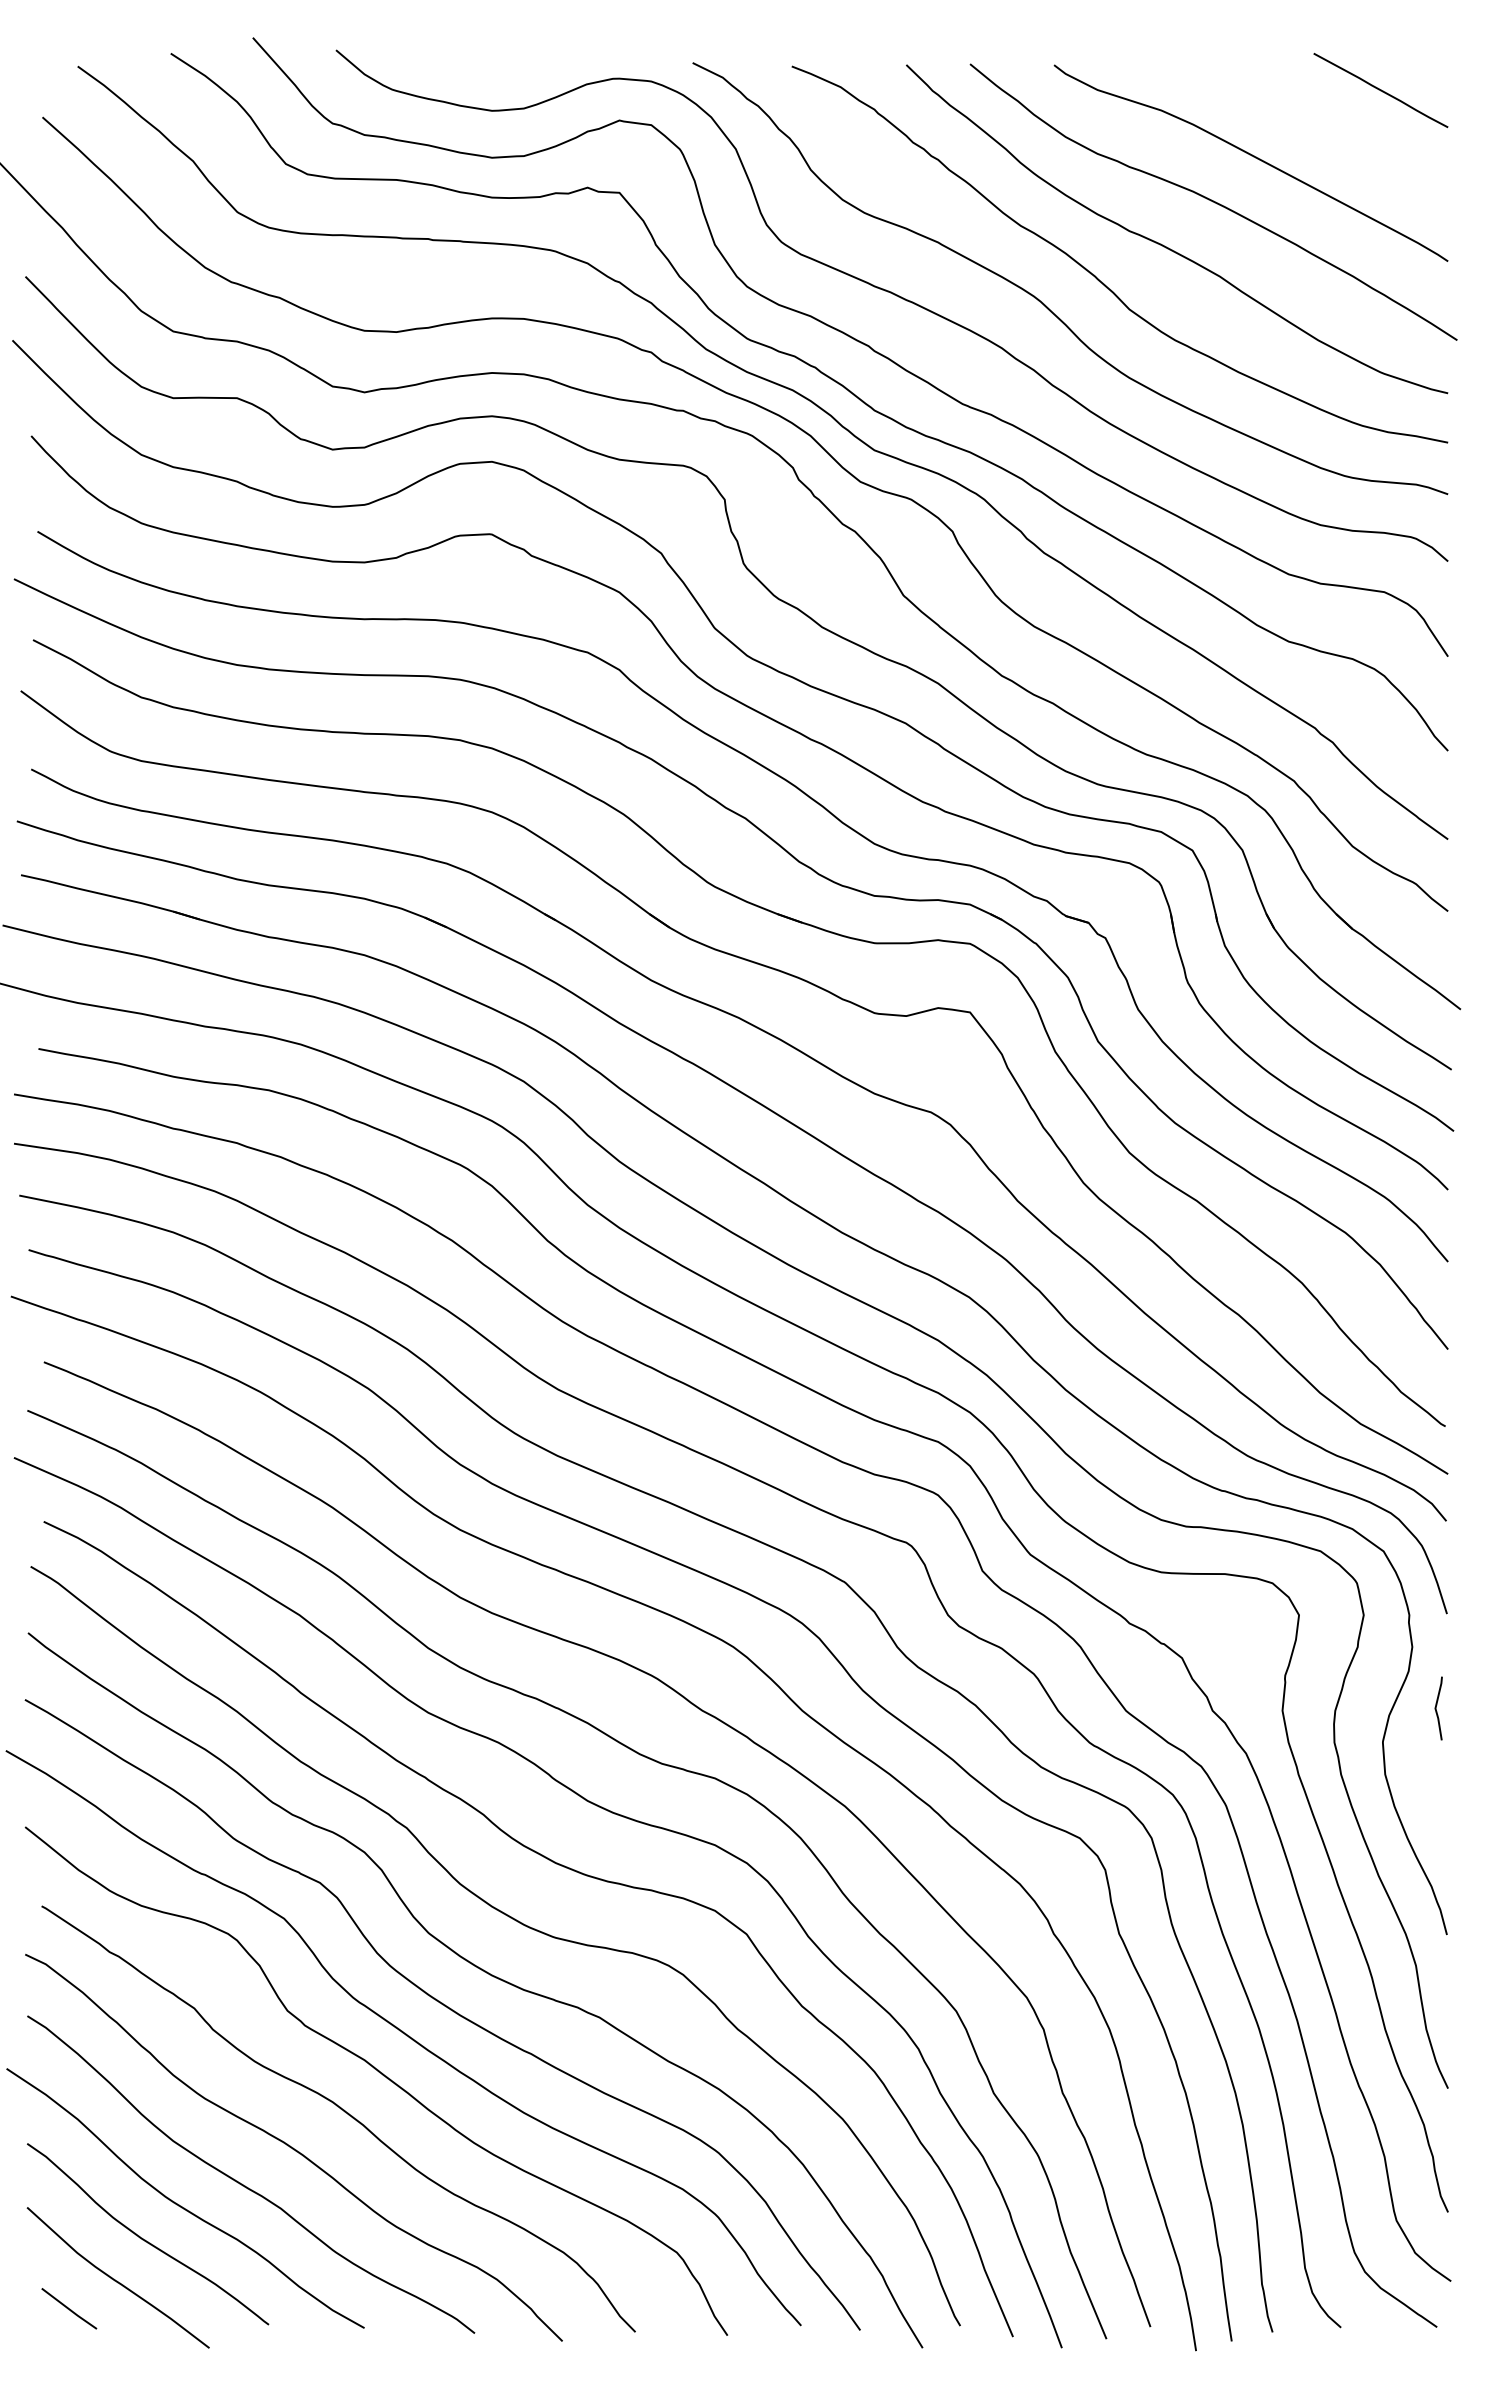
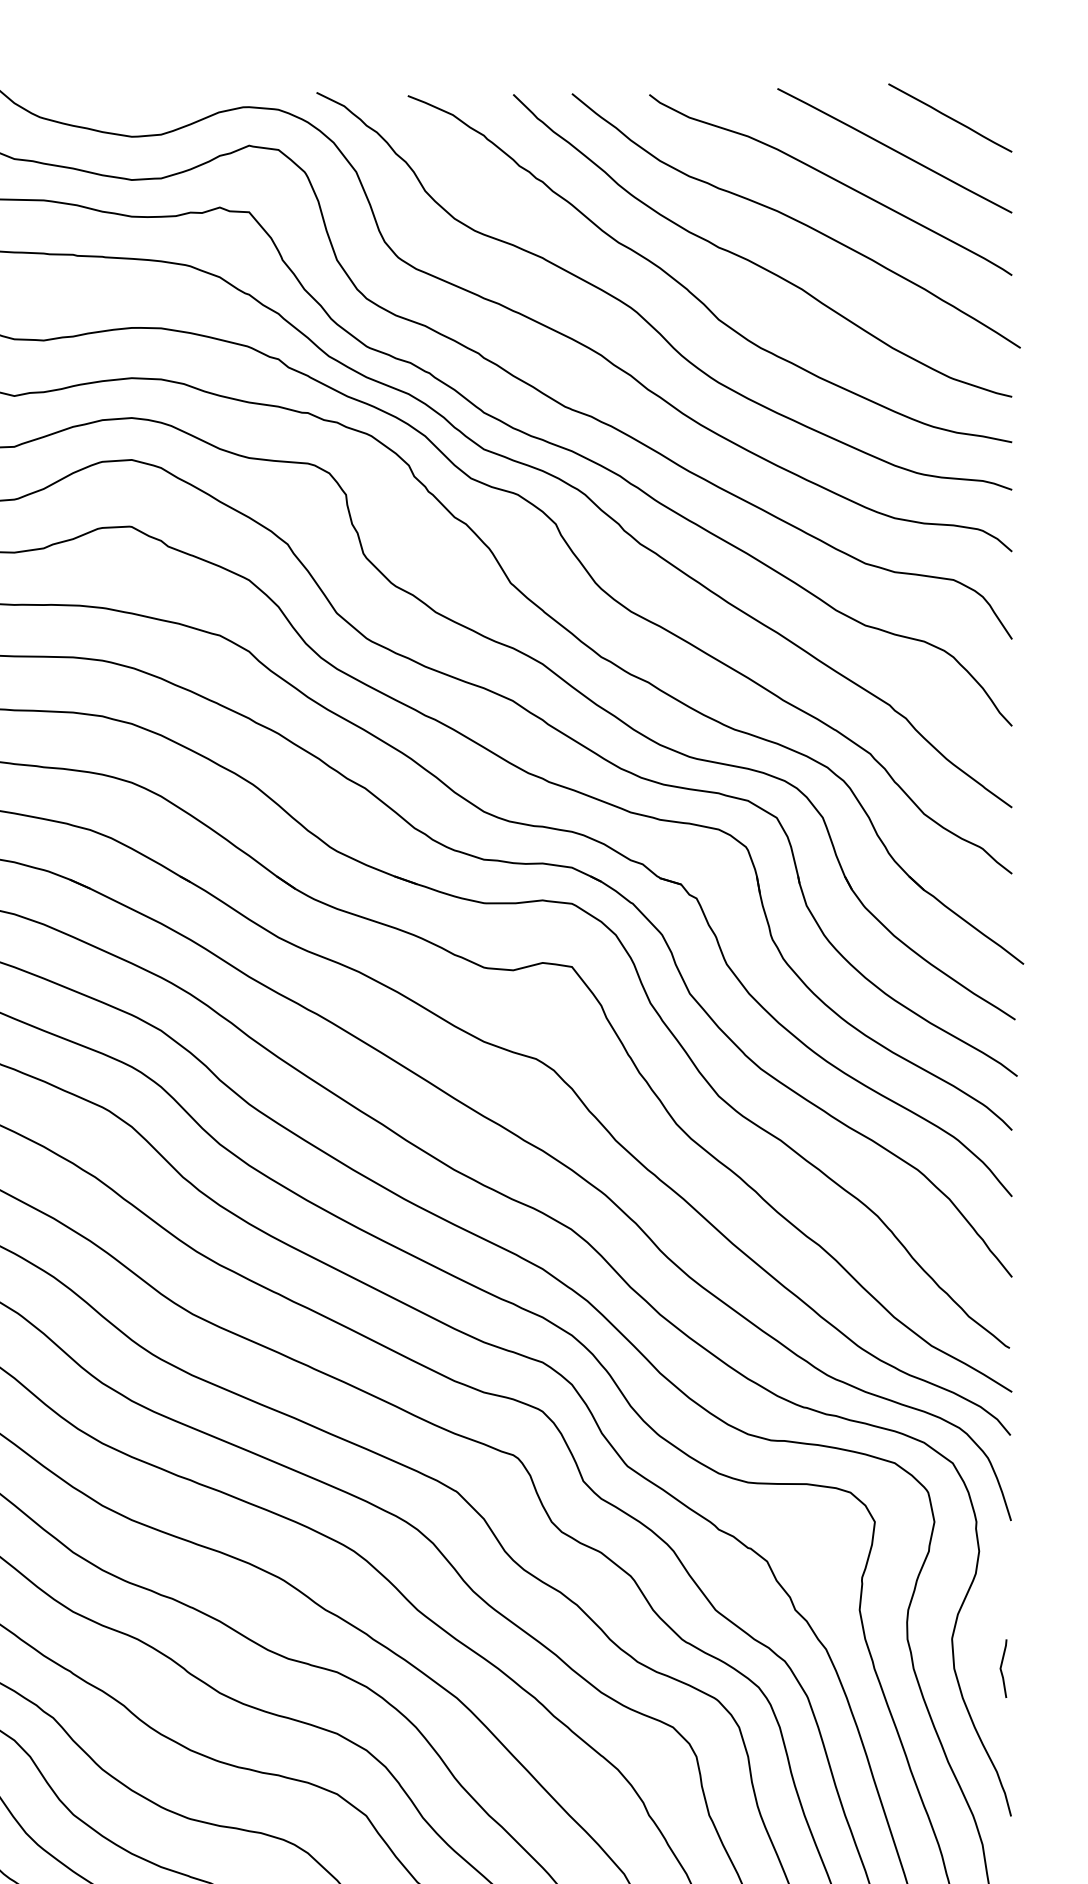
line: (1320, 126) -> (894, 151), added
line: (1436, 1708) -> (1001, 1668), moved

